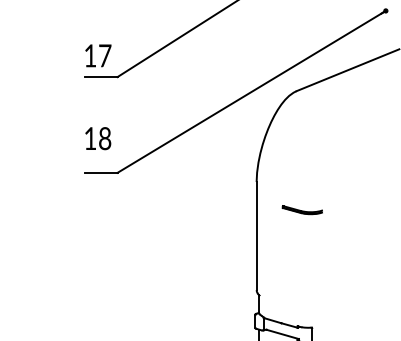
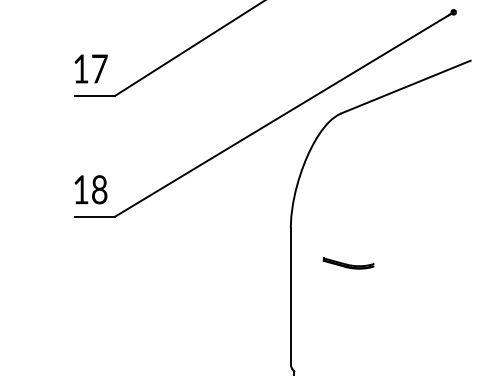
text: (98, 138) -> (91, 189), moved

